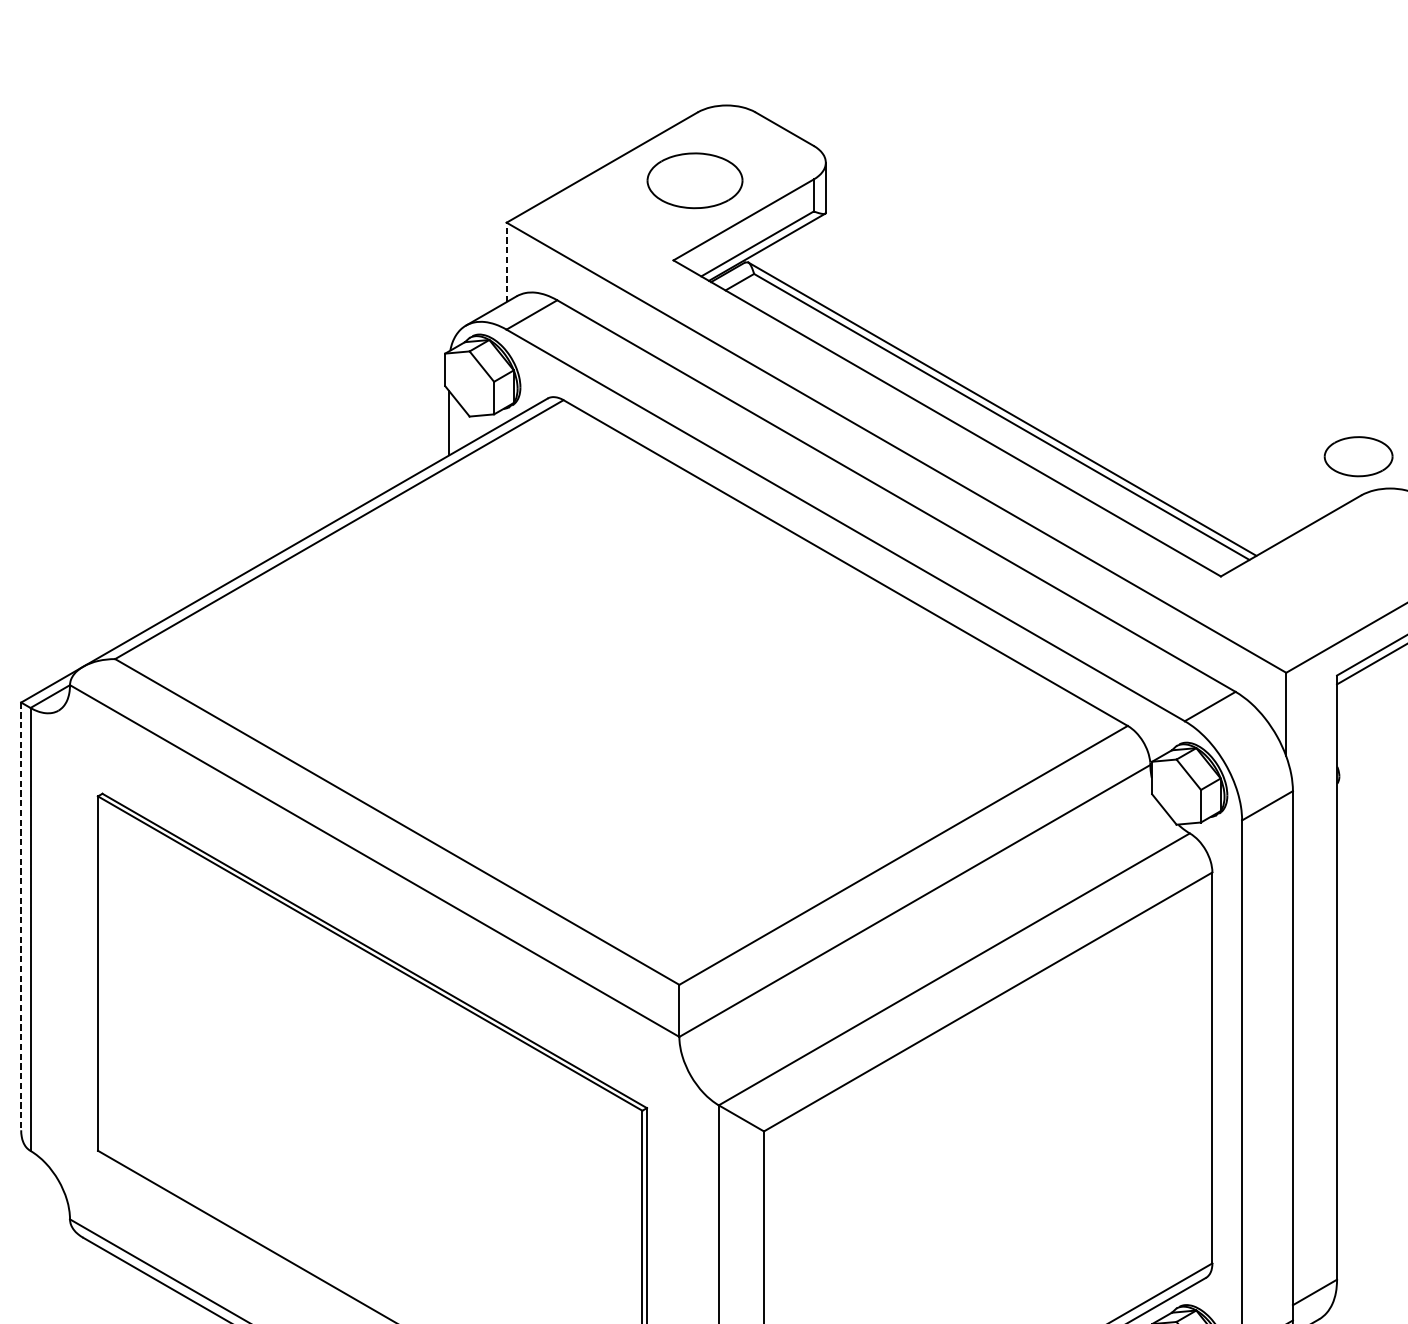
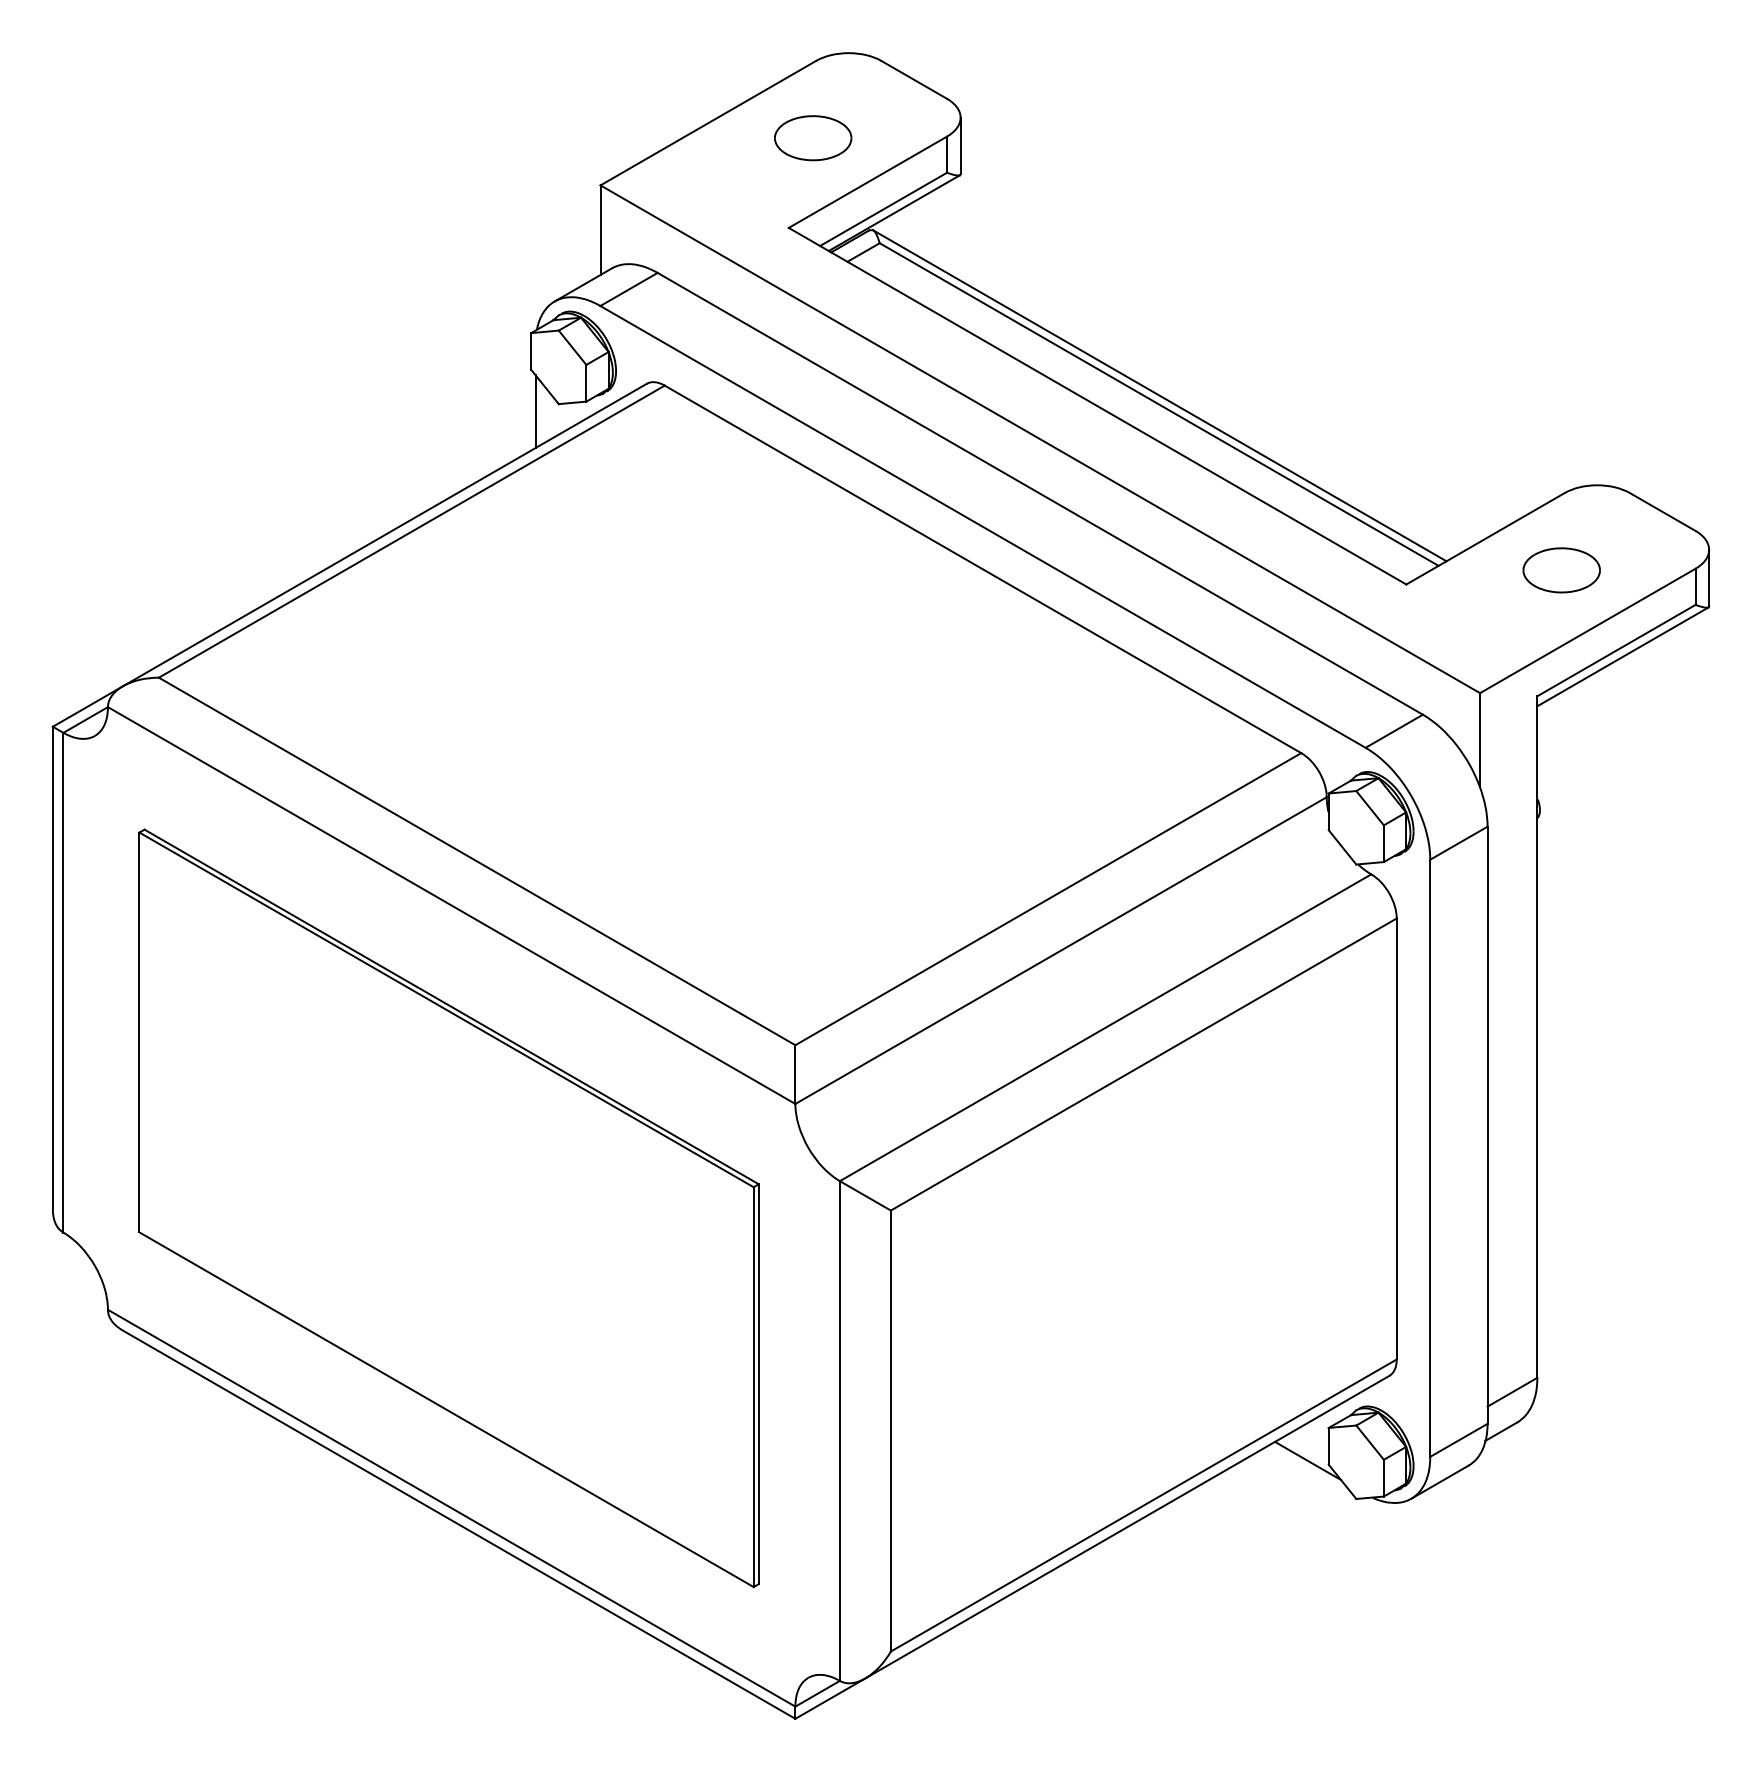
part: (695, 181) -> (813, 138), size x0.71
line: (506, 262) -> (600, 230), dashed -> solid
part: (1358, 456) -> (1561, 570), moved
line: (20, 916) -> (52, 968), dashed -> solid

